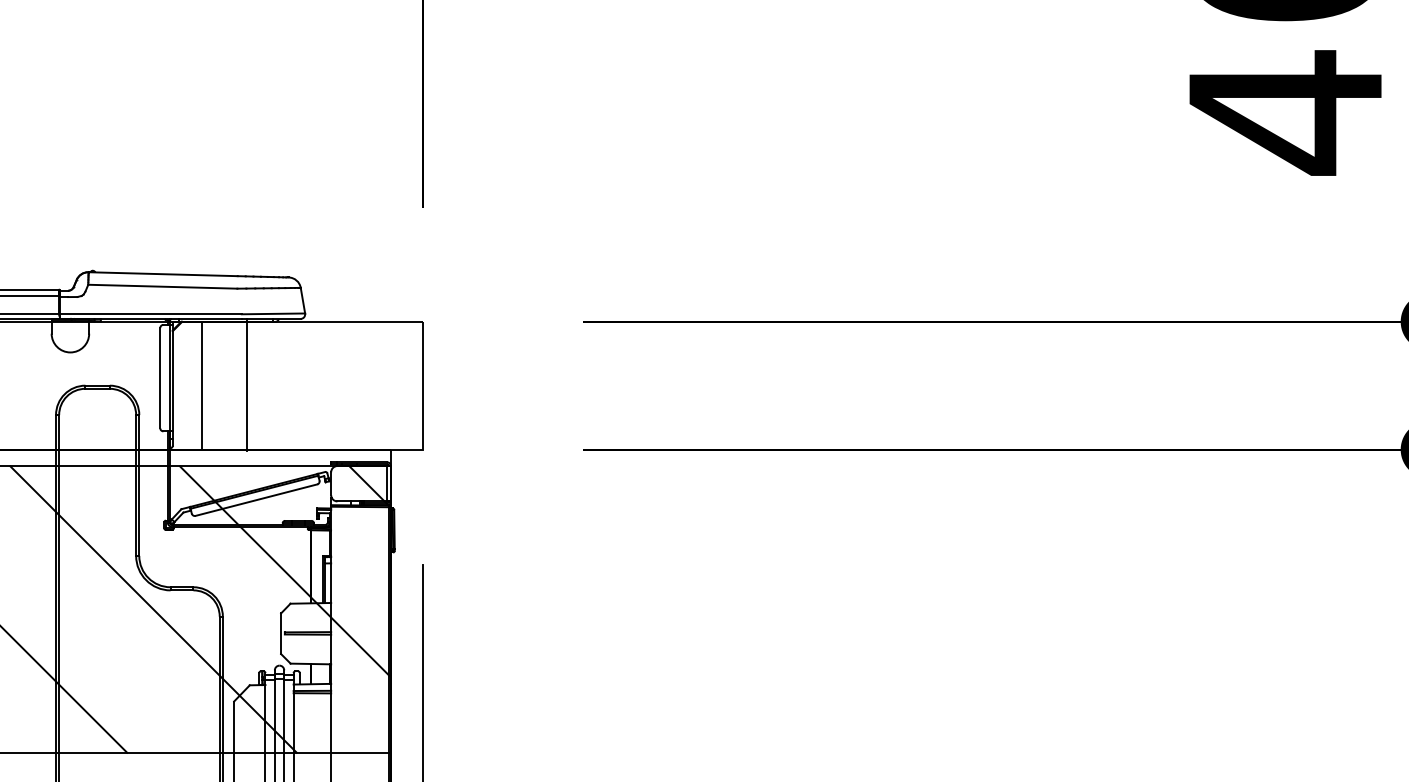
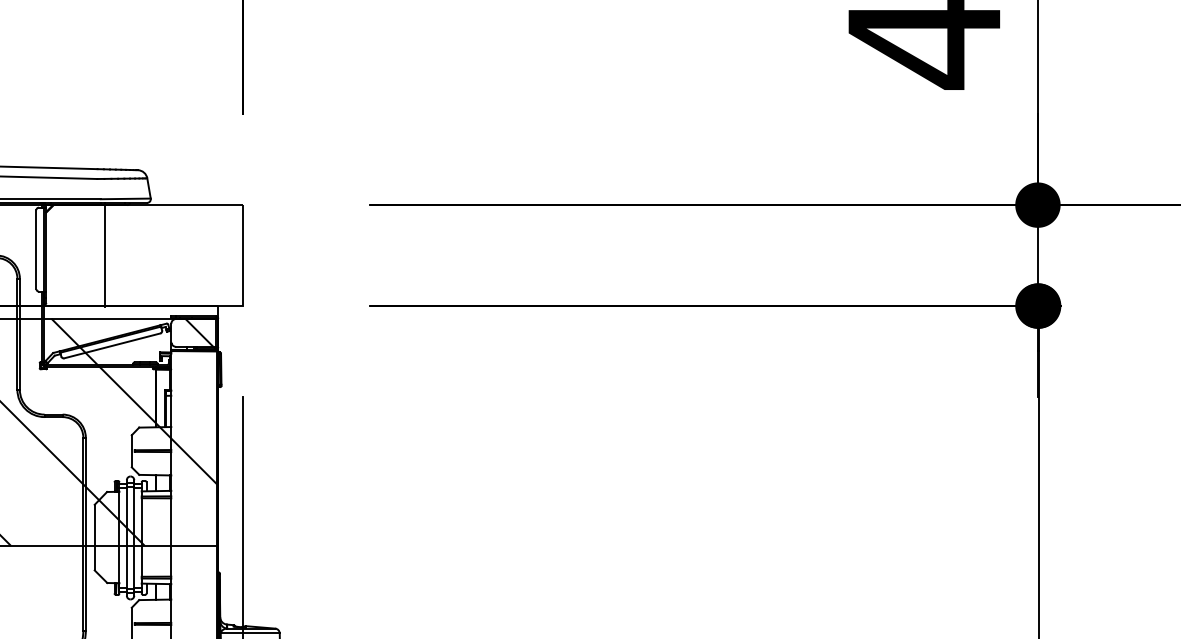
line: (202, 385) -> (69, 255), removed

